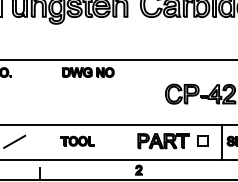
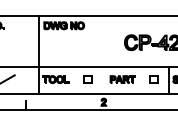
line: (55, 109) -> (38, 54), added
part: (118, 140) -> (87, 78), added
part: (162, 141) -> (122, 79), size x0.62

